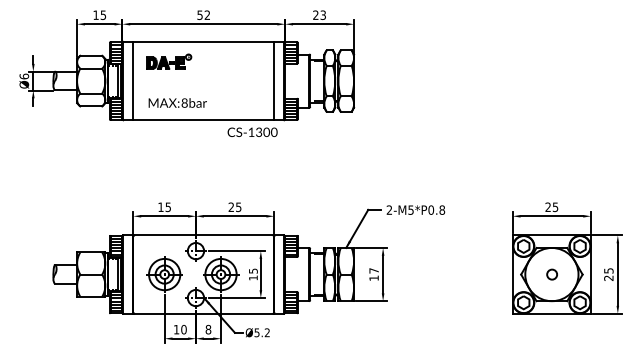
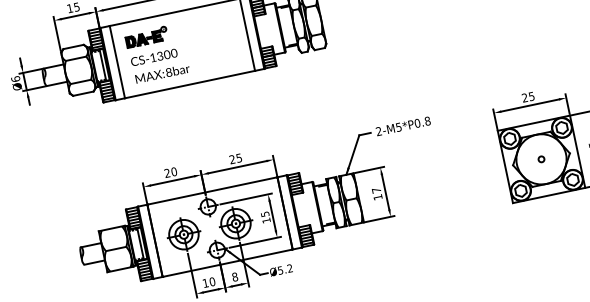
text: (252, 131) -> (153, 56), moved
text: (164, 207) -> (170, 172), 15 -> 20
circle: (551, 274) -> (541, 159), size x0.62

